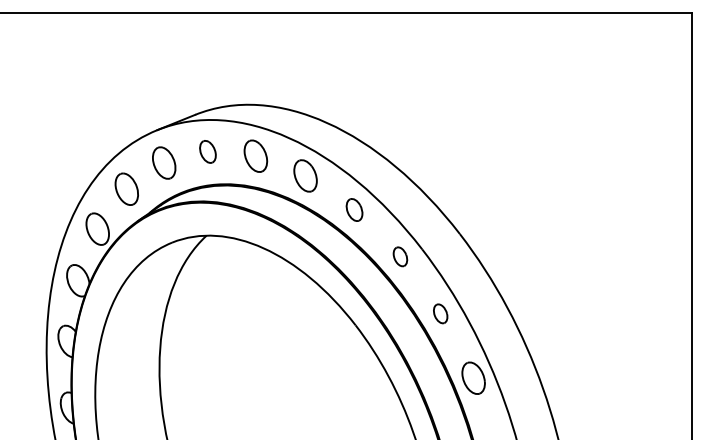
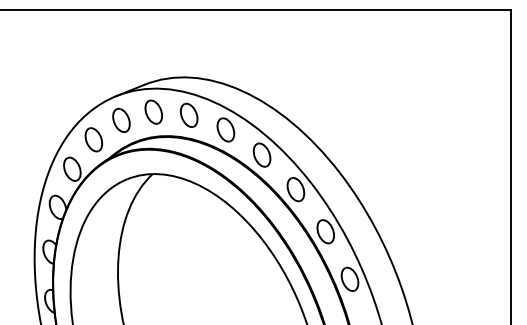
part: (207, 151) -> (153, 111), size x1.43
part: (354, 209) -> (262, 154), size x1.43
part: (400, 256) -> (295, 189), size x1.67
part: (440, 313) -> (325, 231), size x1.67

